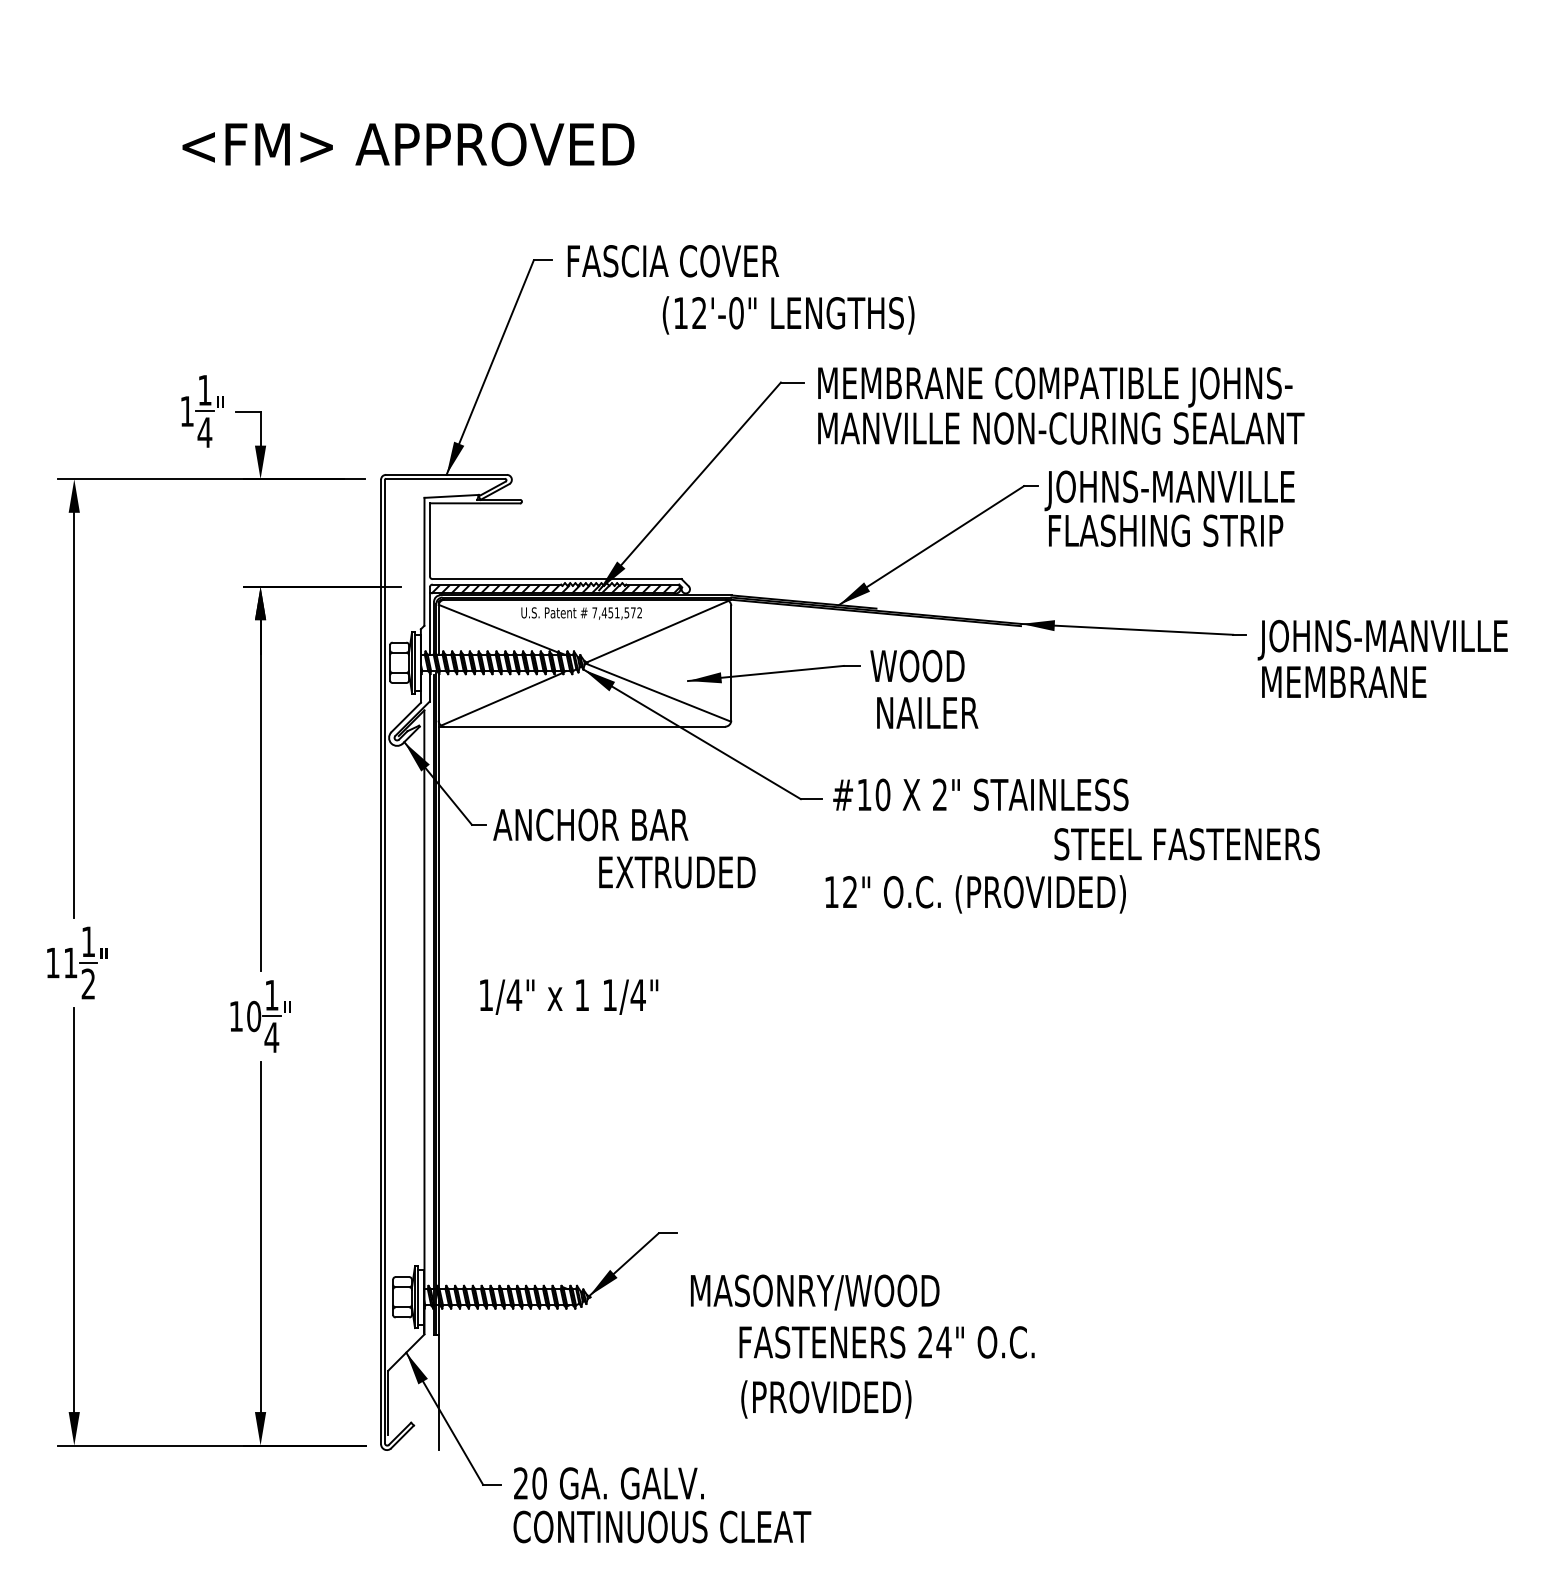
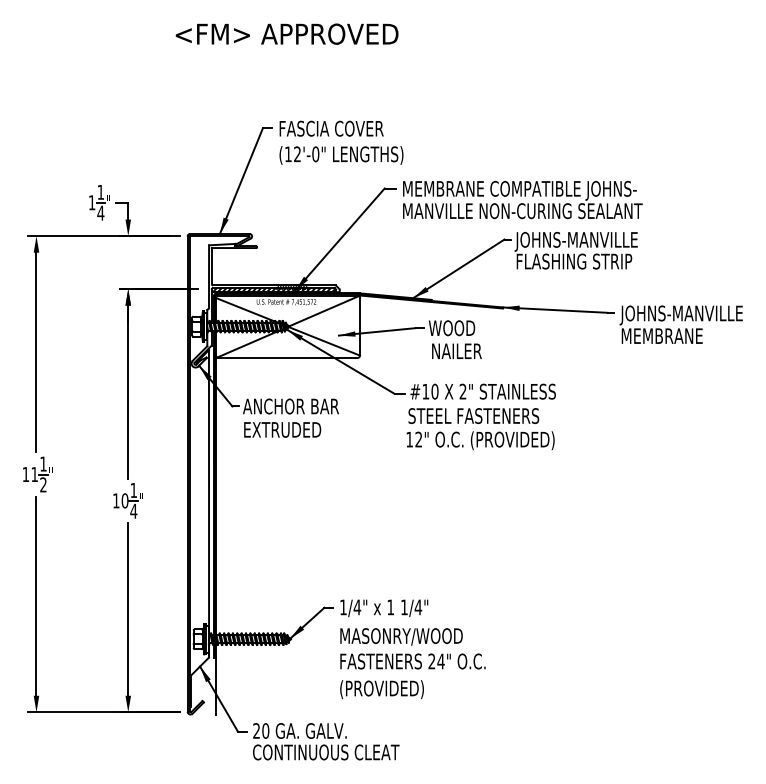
text: (407, 143) -> (286, 33), moved
text: (788, 315) -> (341, 155), moved
text: (1186, 843) -> (473, 415), moved
text: (677, 871) -> (282, 429), moved
text: (569, 997) -> (384, 608), moved
text: (886, 1342) -> (412, 661), moved
text: (825, 1399) -> (381, 689), moved

